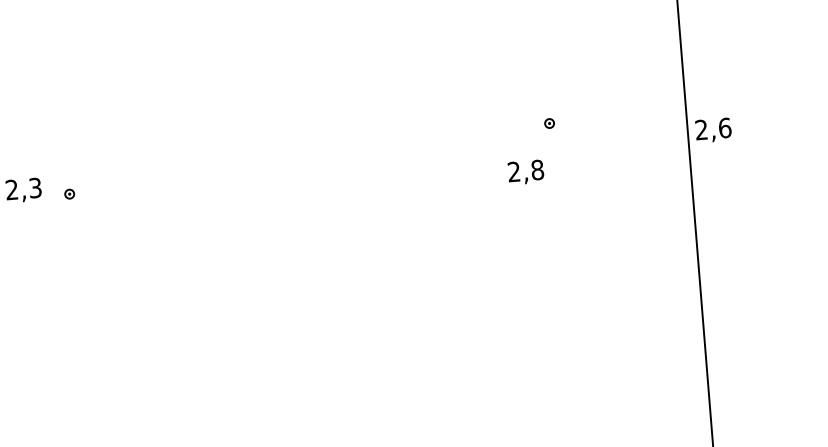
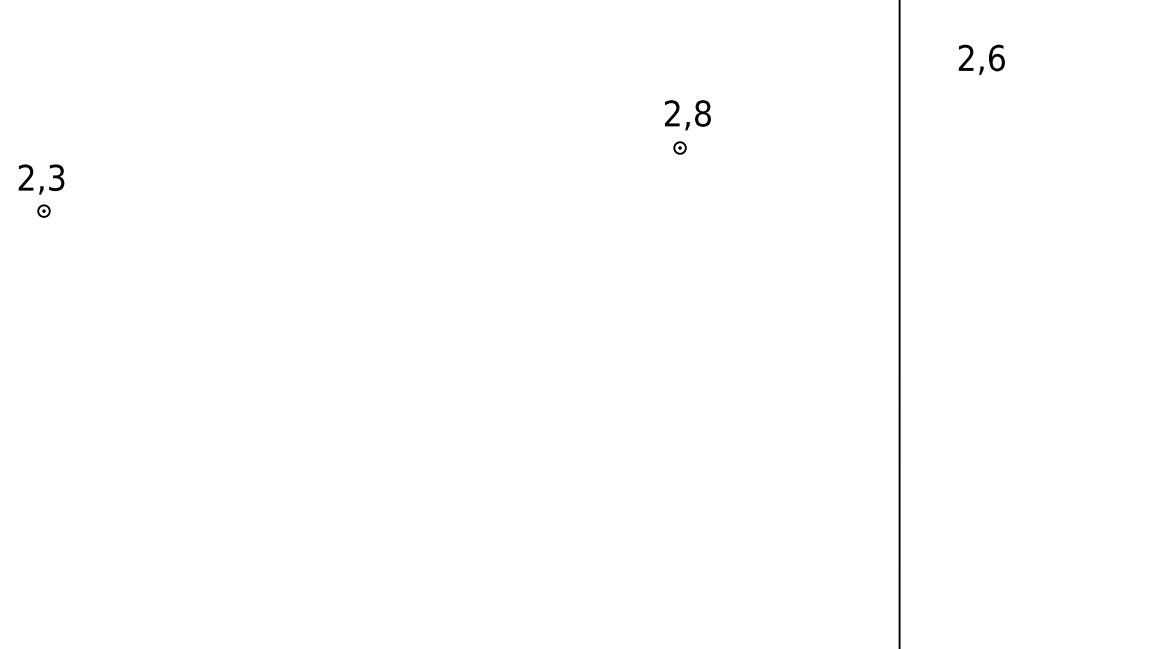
part: (549, 123) -> (679, 147), moved
text: (713, 130) -> (981, 59), moved
text: (525, 172) -> (687, 115), moved
part: (69, 193) -> (43, 210), moved

